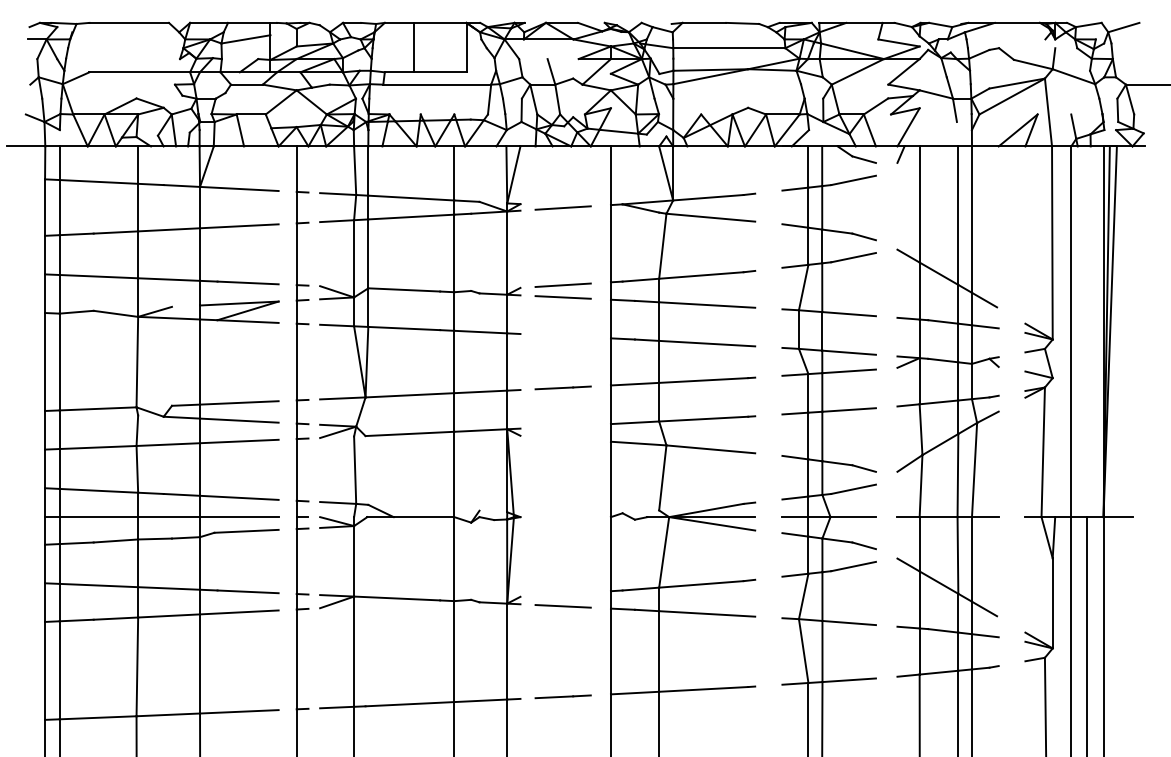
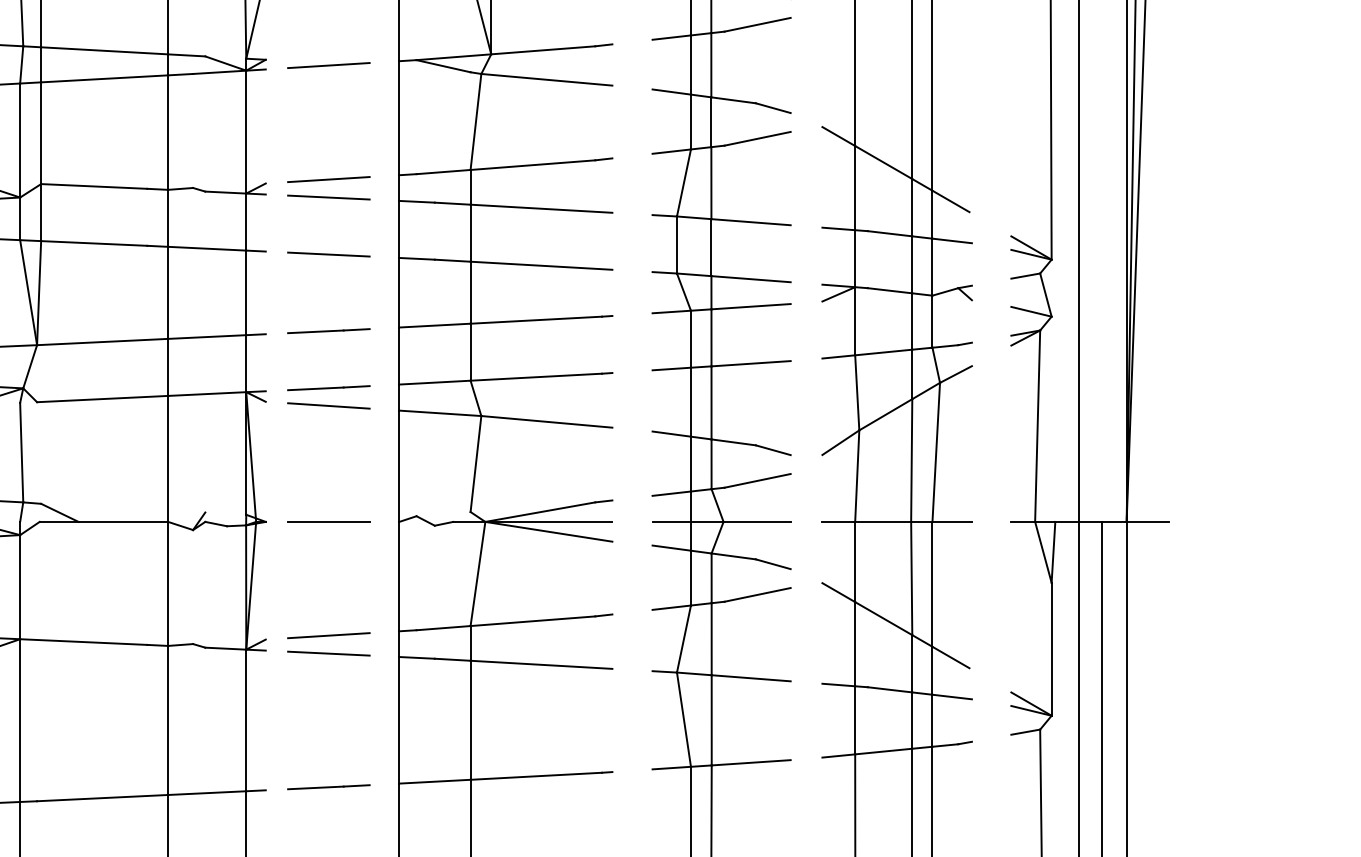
line: (562, 335) -> (327, 253), added
part: (562, 432) -> (327, 396), added
line: (562, 517) -> (327, 522), added
line: (562, 593) -> (327, 634), added

